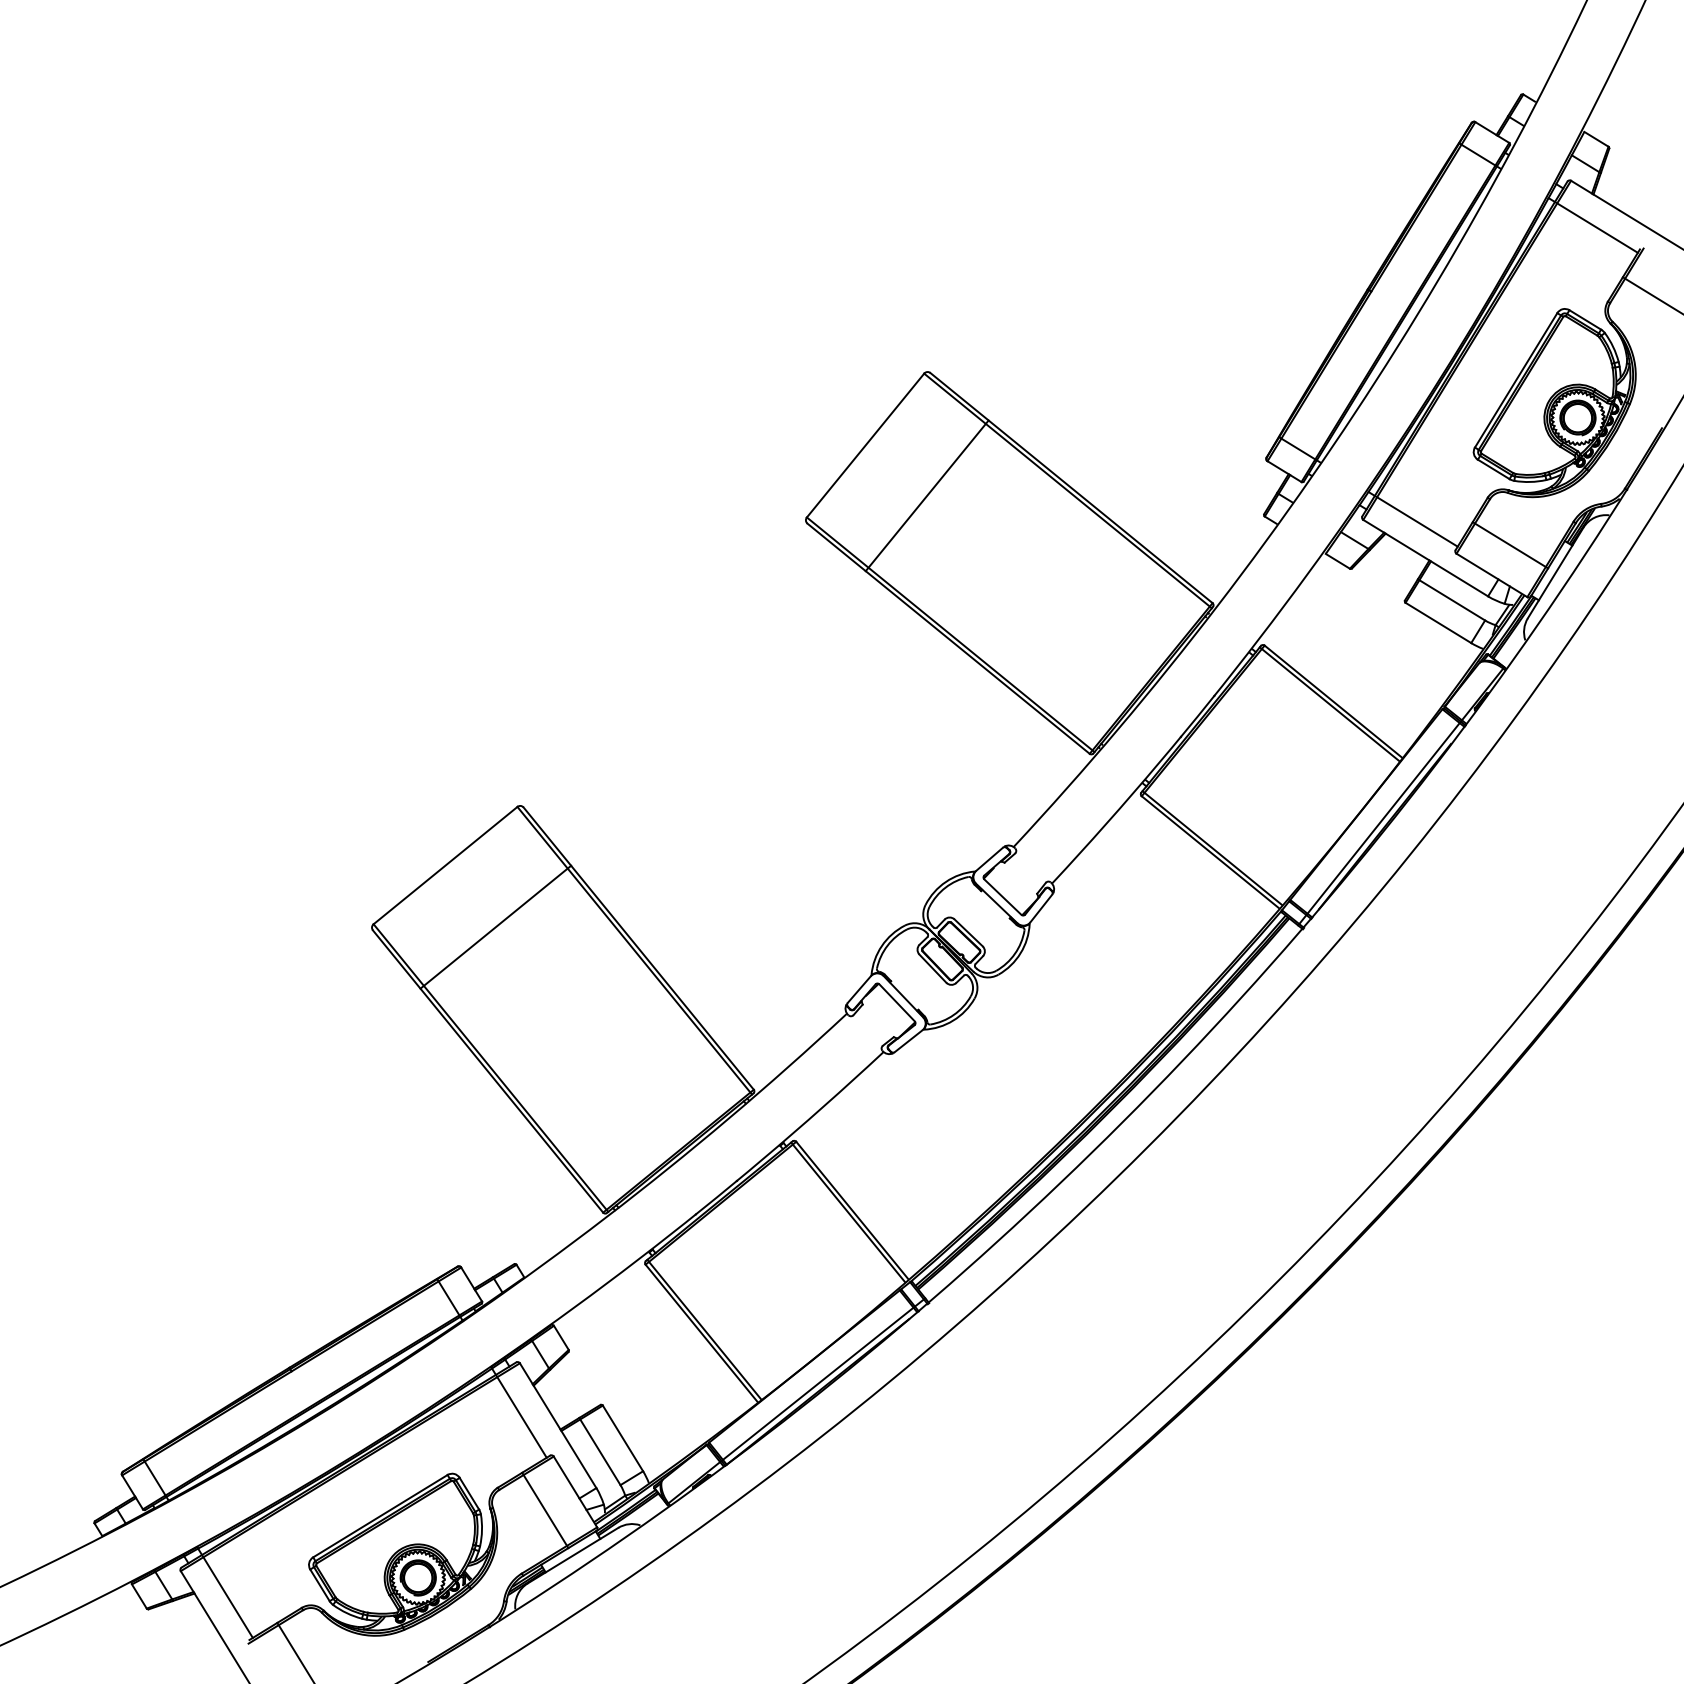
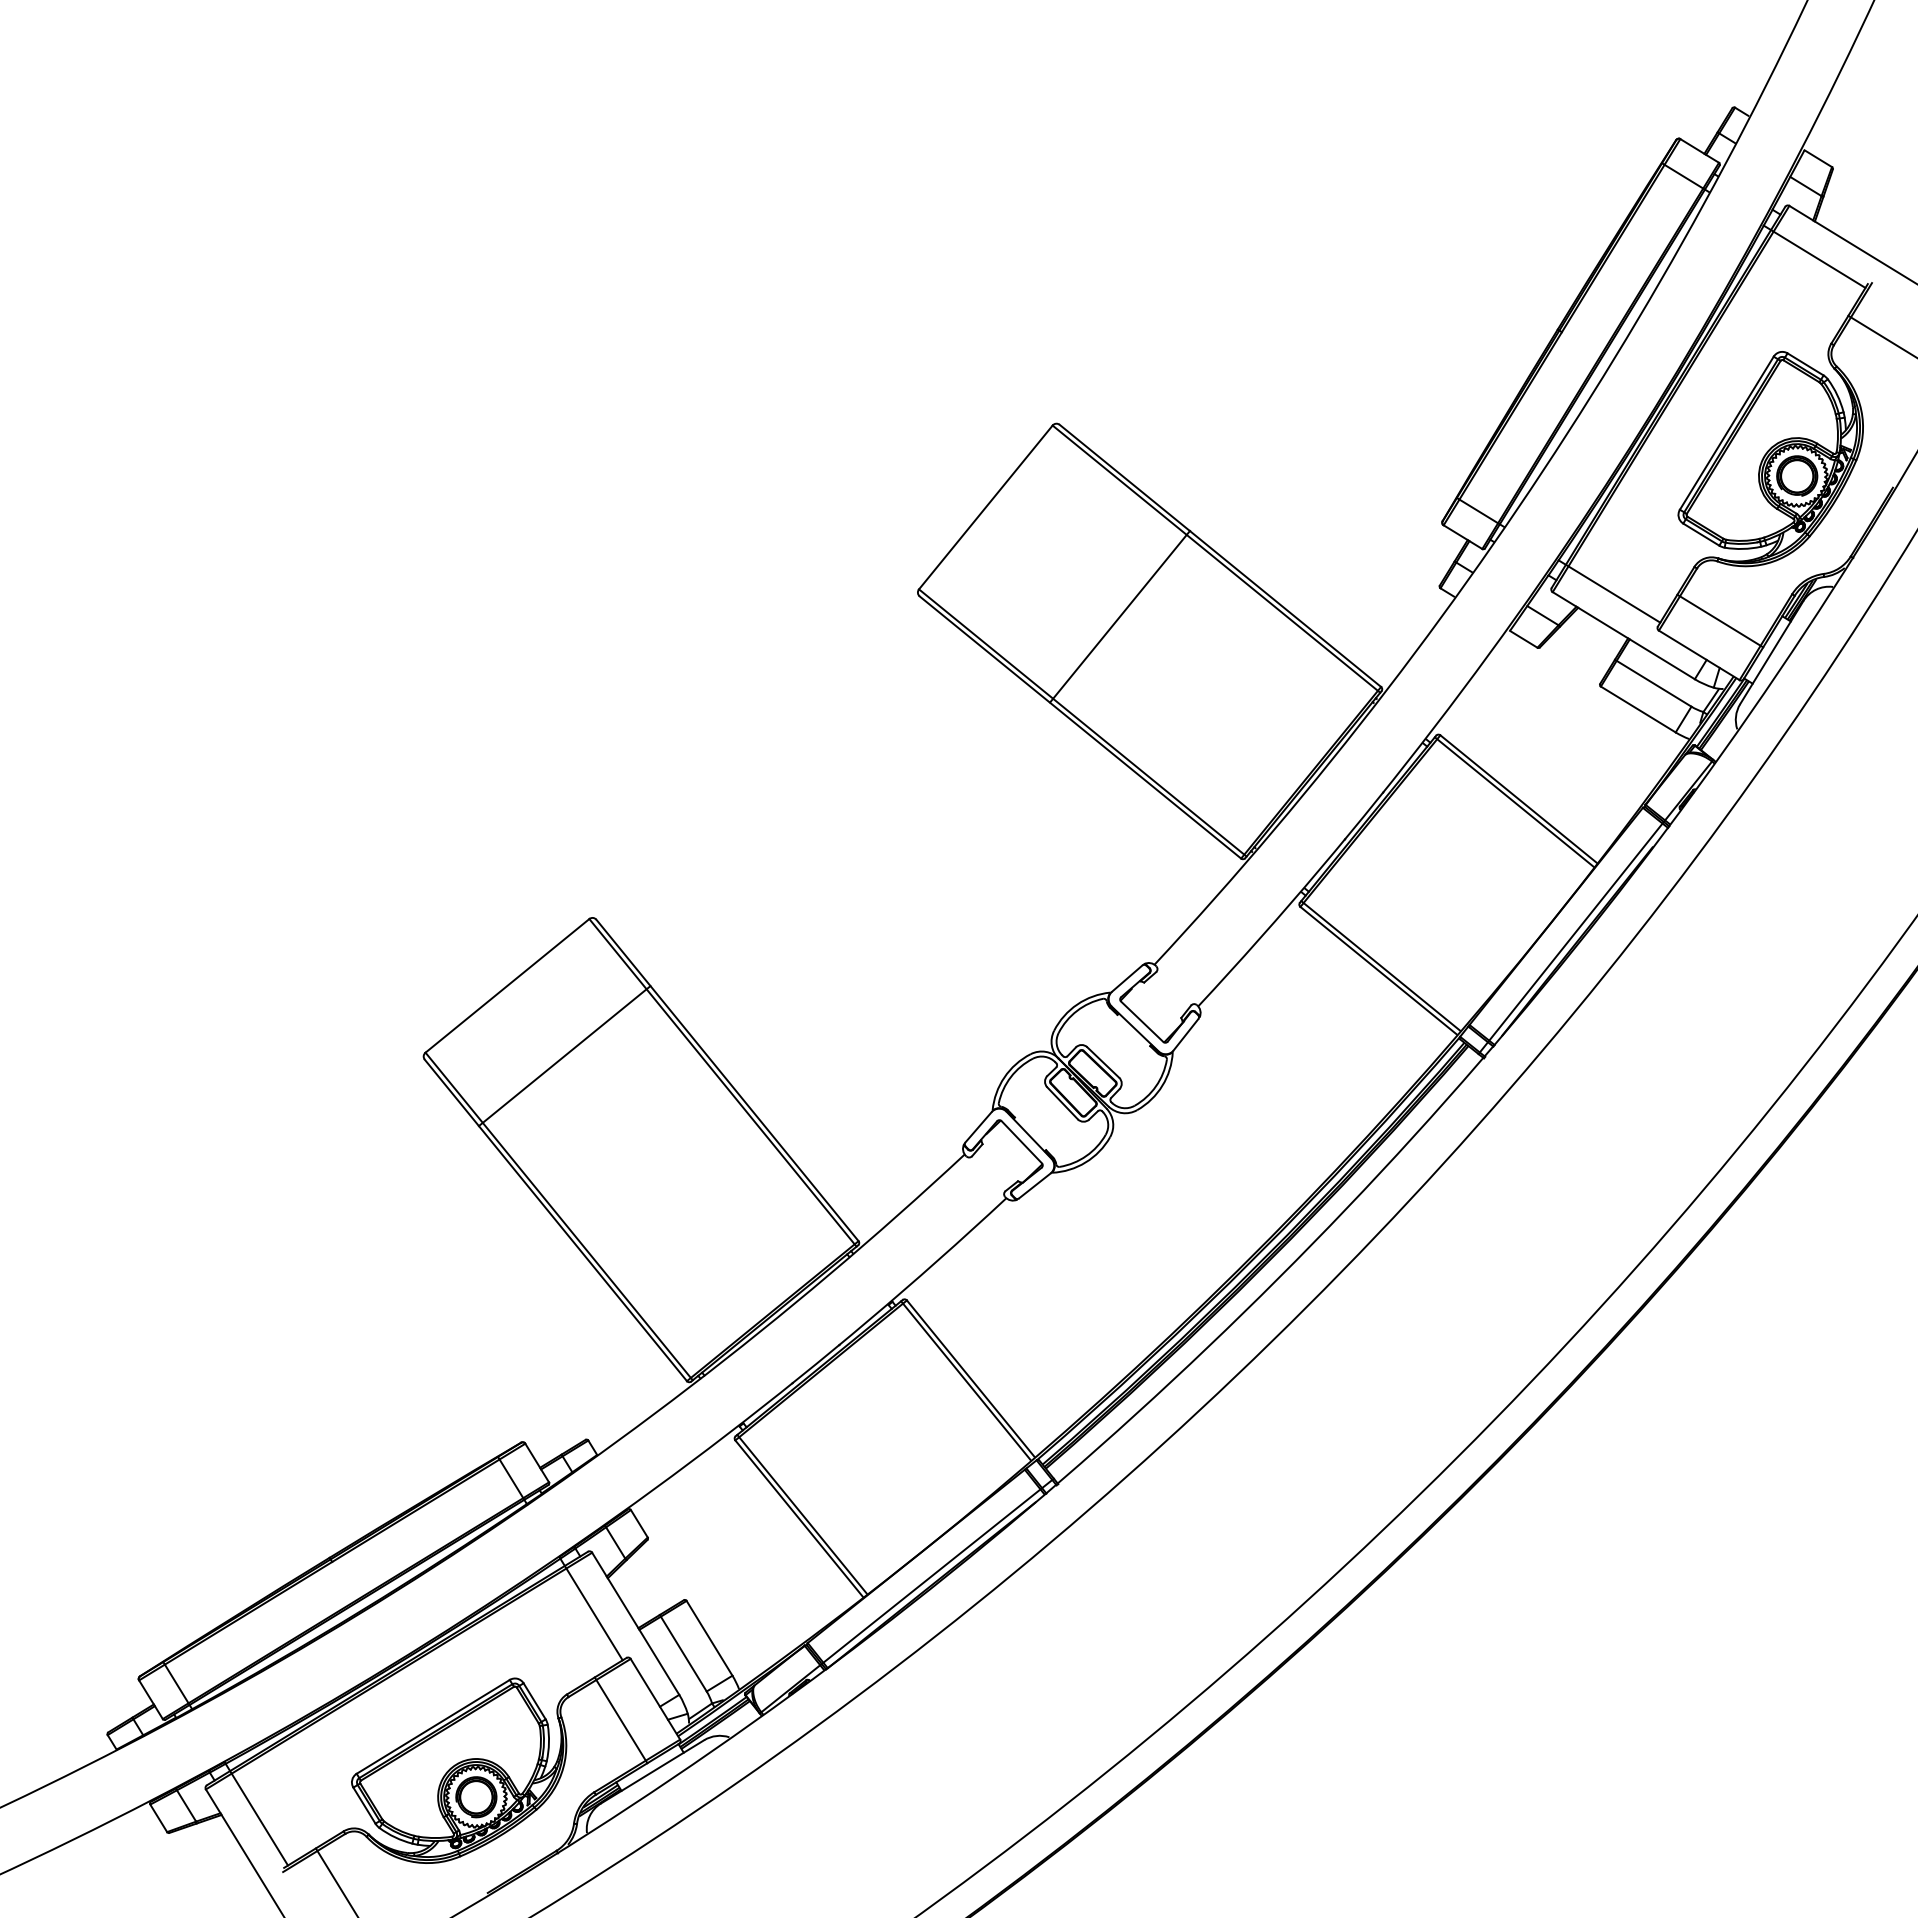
line: (927, 495) -> (1120, 616), moved

